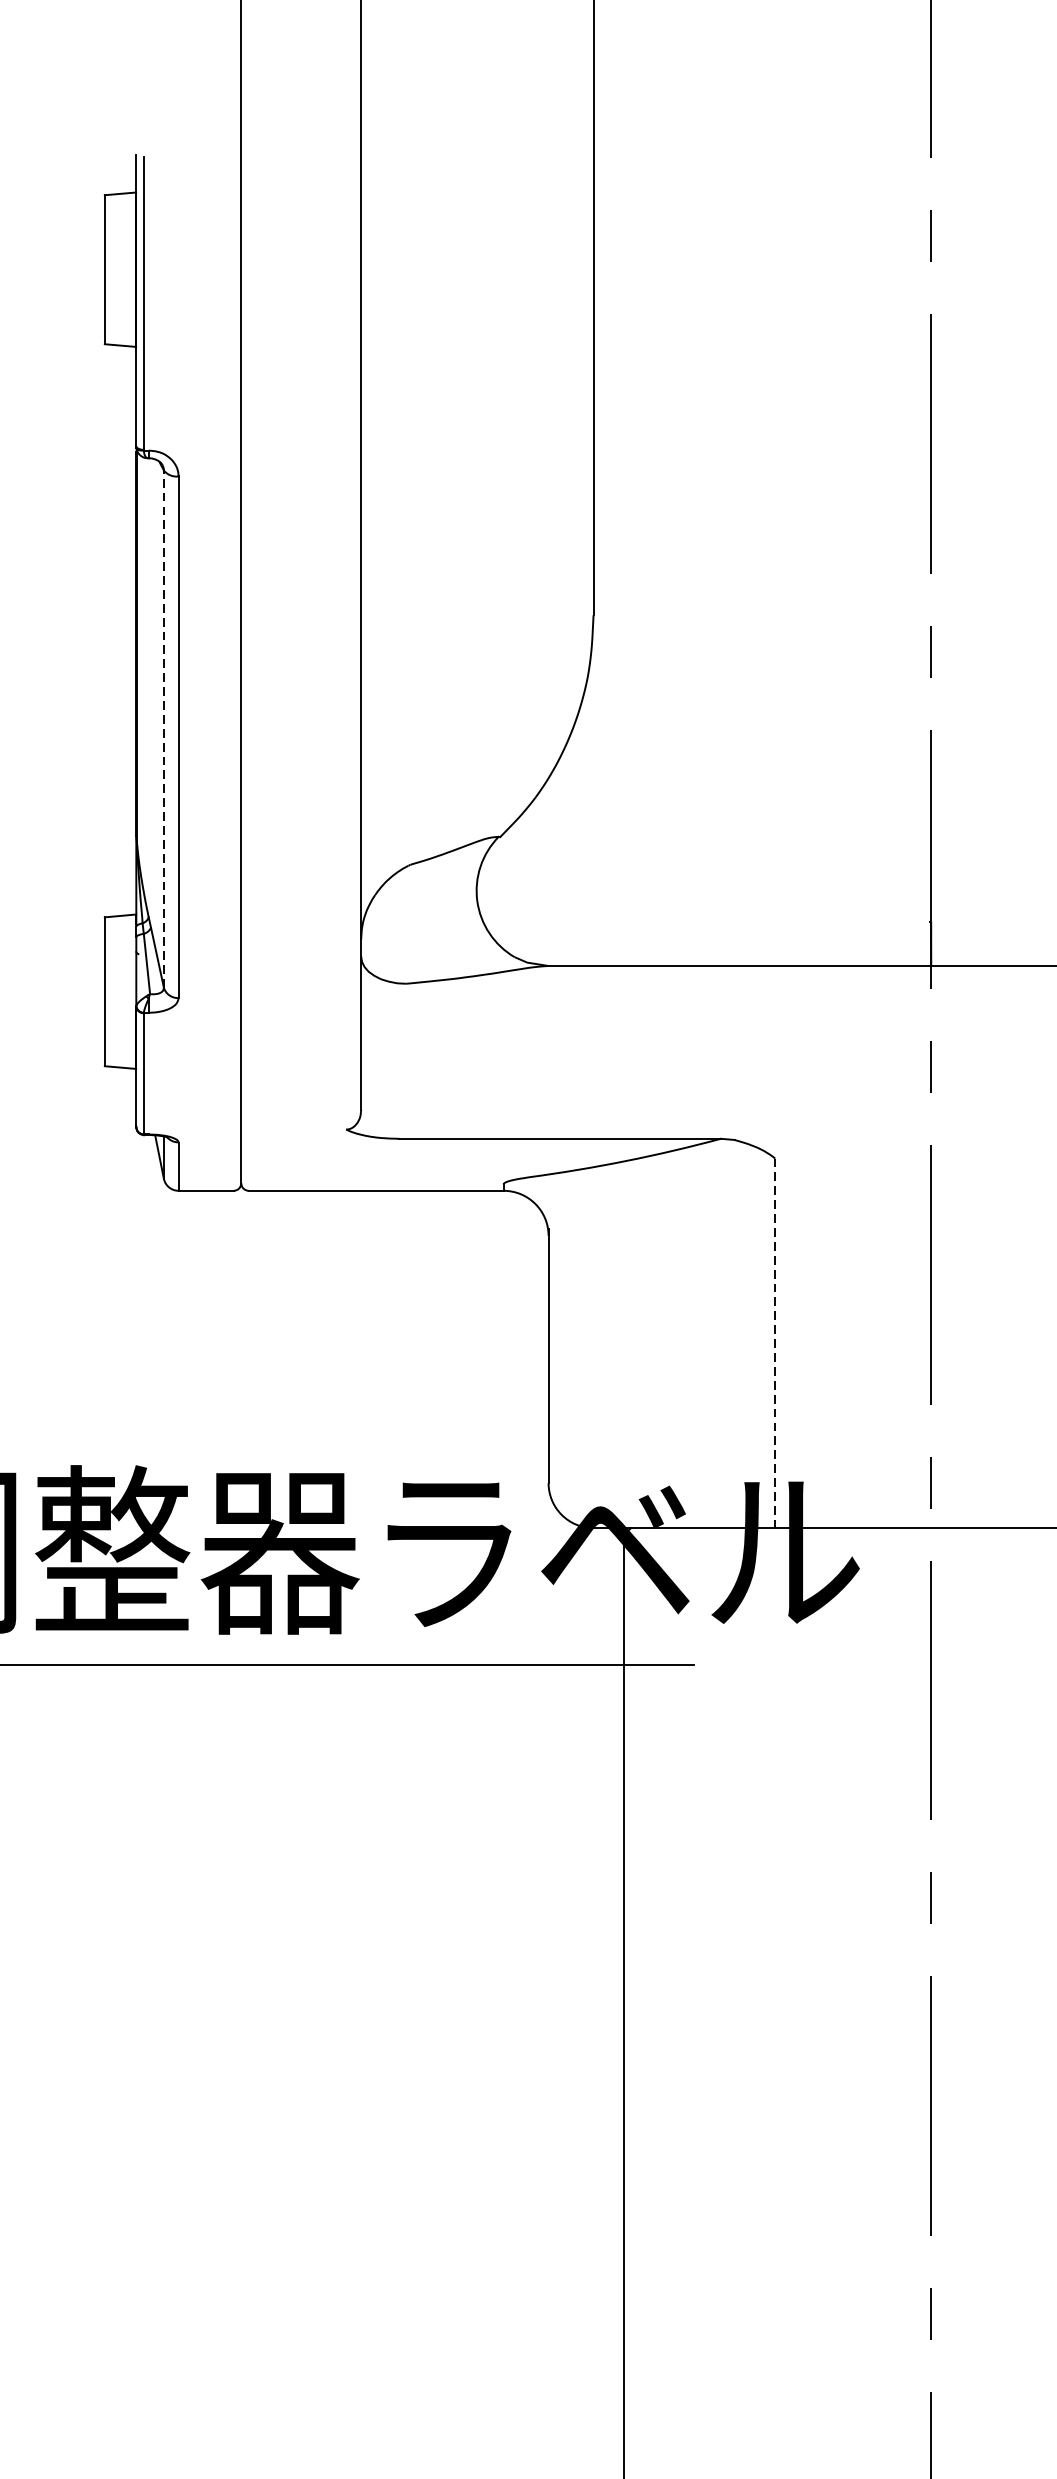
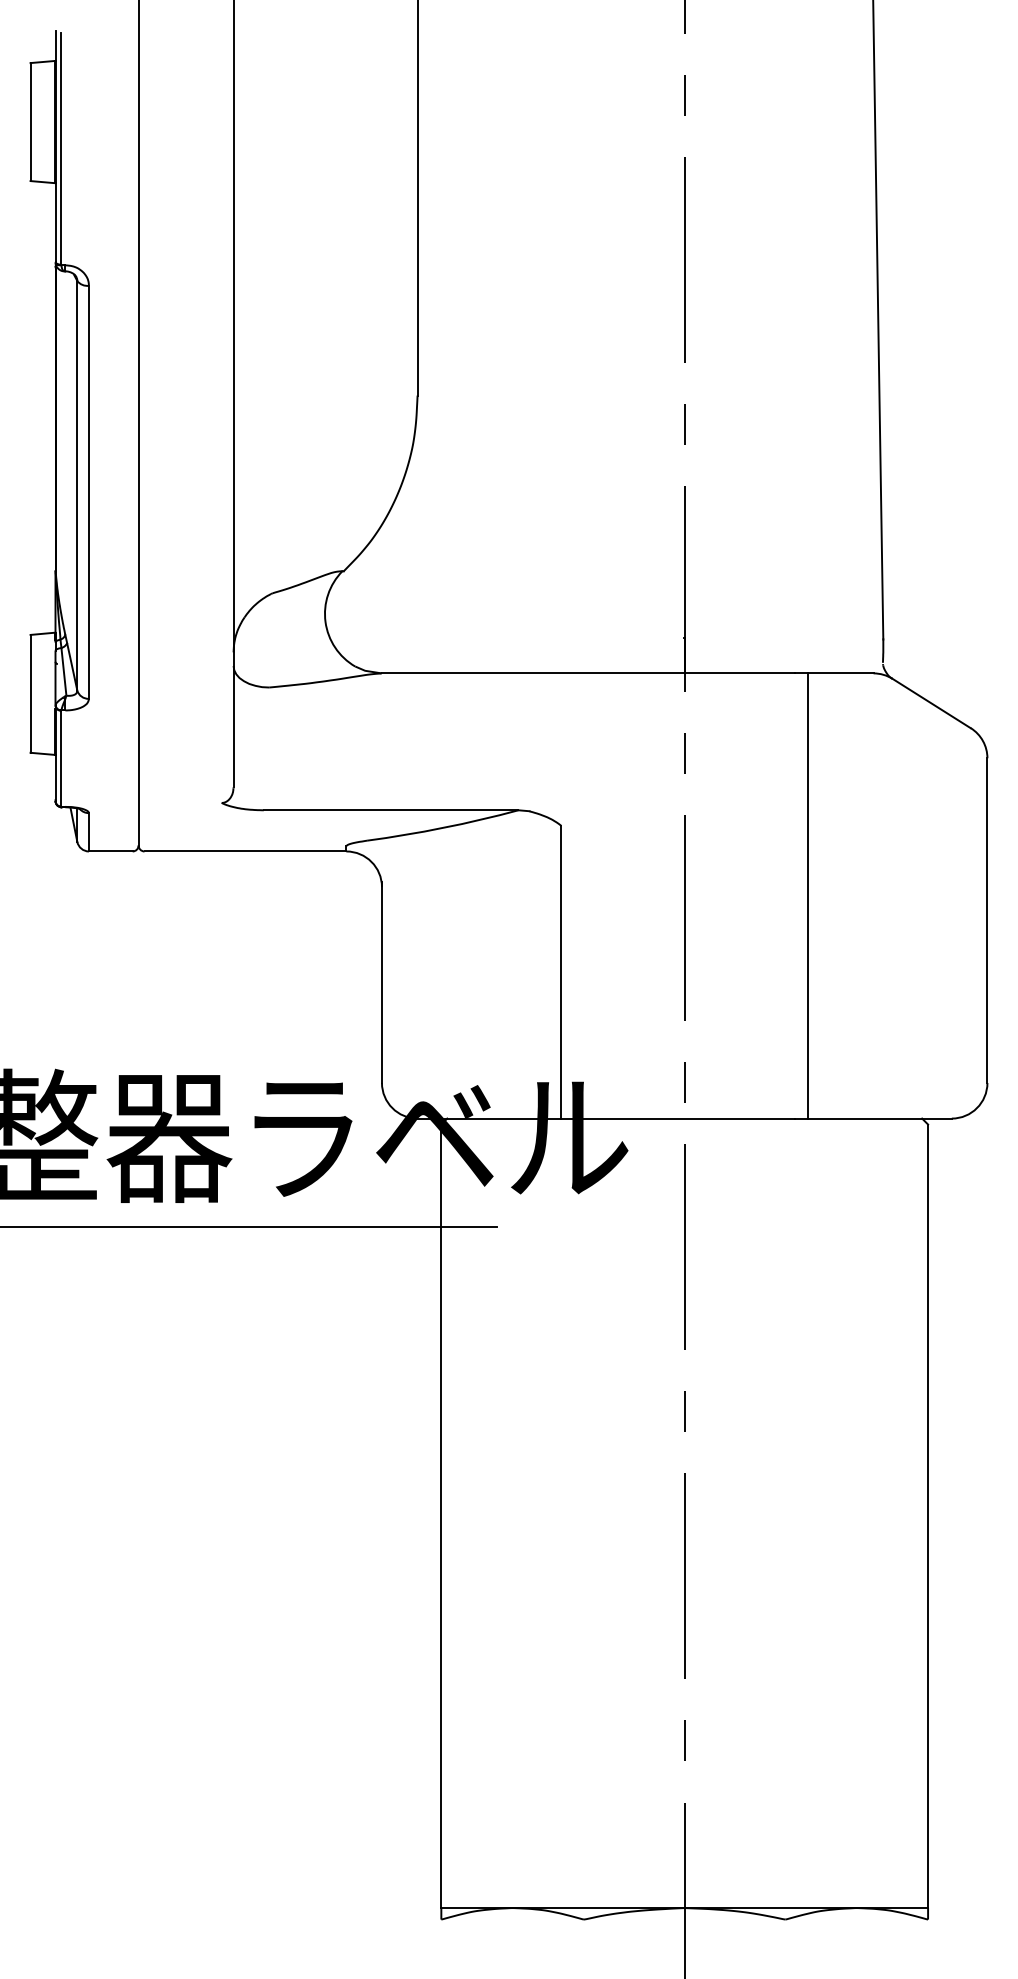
line: (164, 728) -> (77, 485), dashed -> solid
line: (775, 1343) -> (561, 972), dashed -> solid

